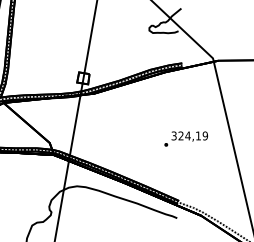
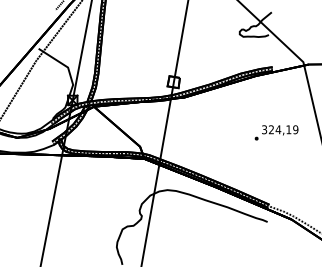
text: (186, 138) -> (276, 132), moved

